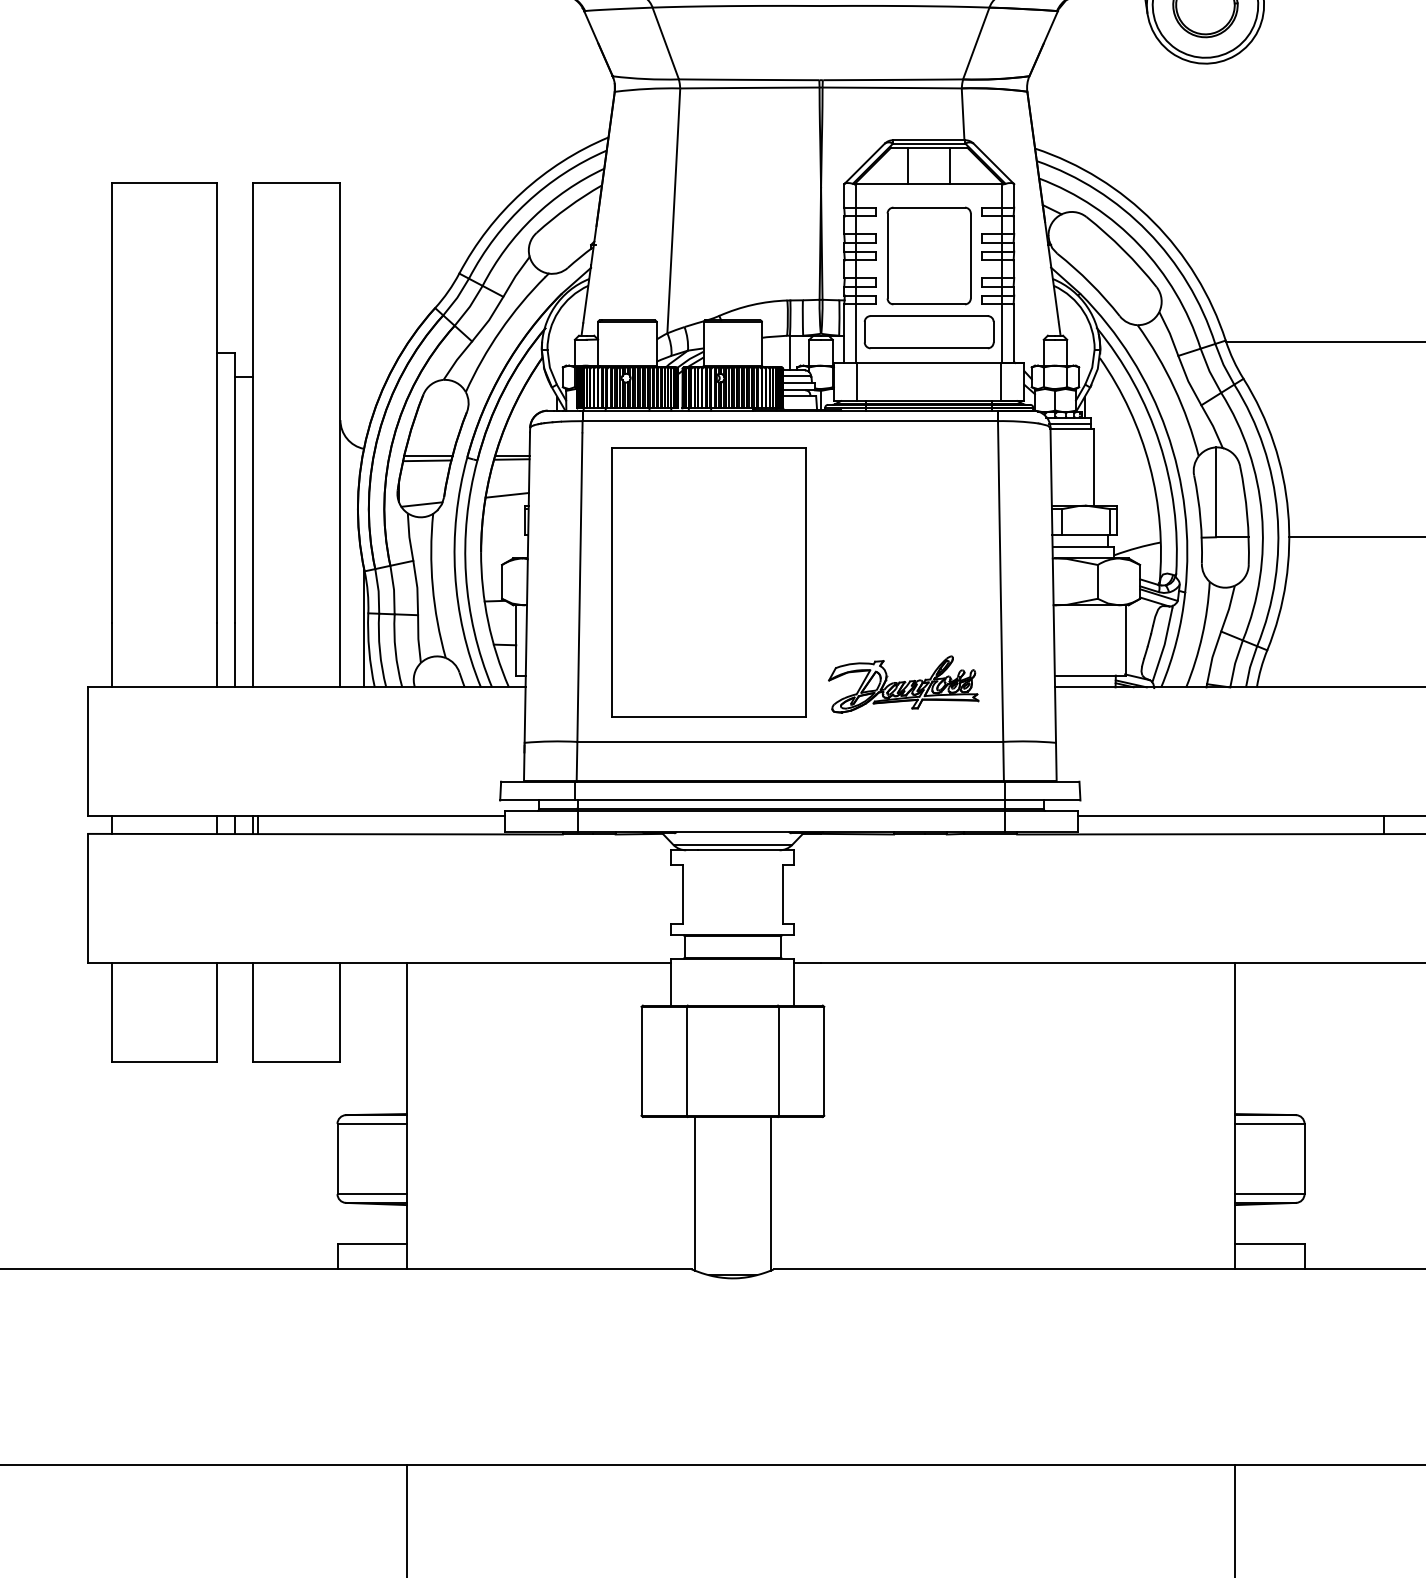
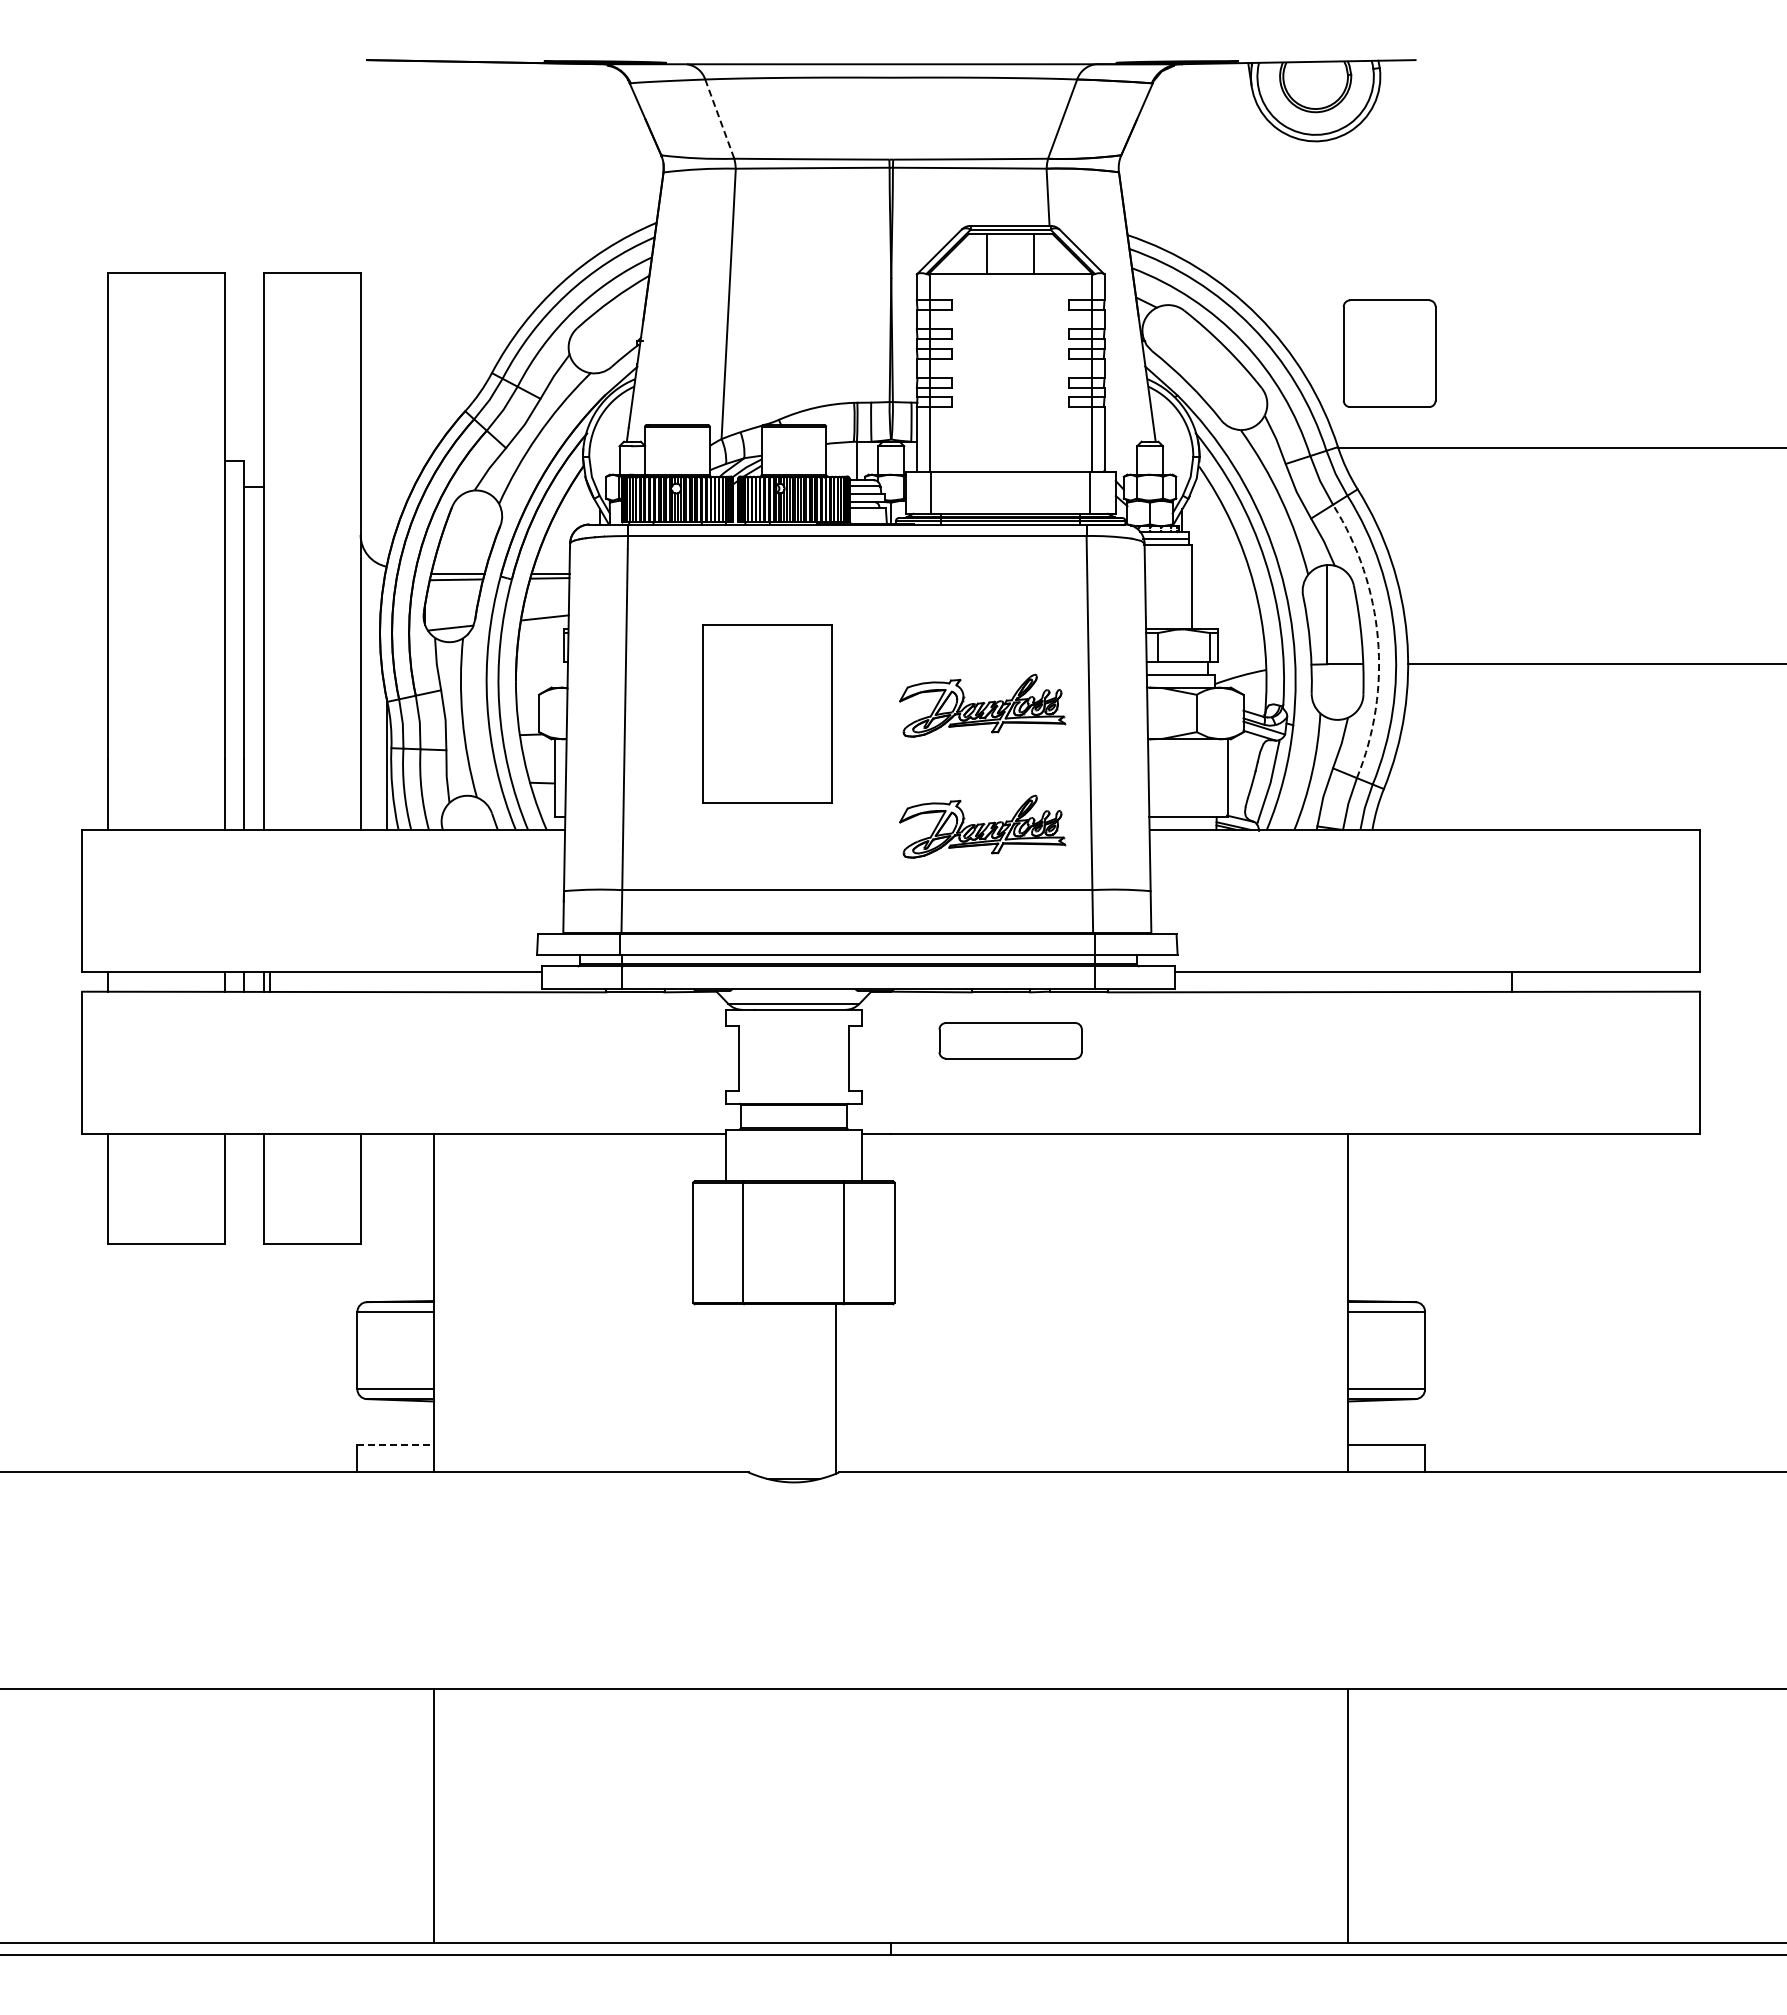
line: (665, 43) -> (719, 119), solid -> dashed
part: (929, 255) -> (1389, 353), moved
part: (929, 331) -> (1010, 1040), moved
arc: (1261, 513) -> (1377, 638), solid -> dashed
part: (903, 574) -> (982, 705), added
part: (708, 581) -> (767, 713), size x0.6
line: (694, 1193) -> (751, 1388), removed
line: (372, 1244) -> (396, 1444), solid -> dashed

